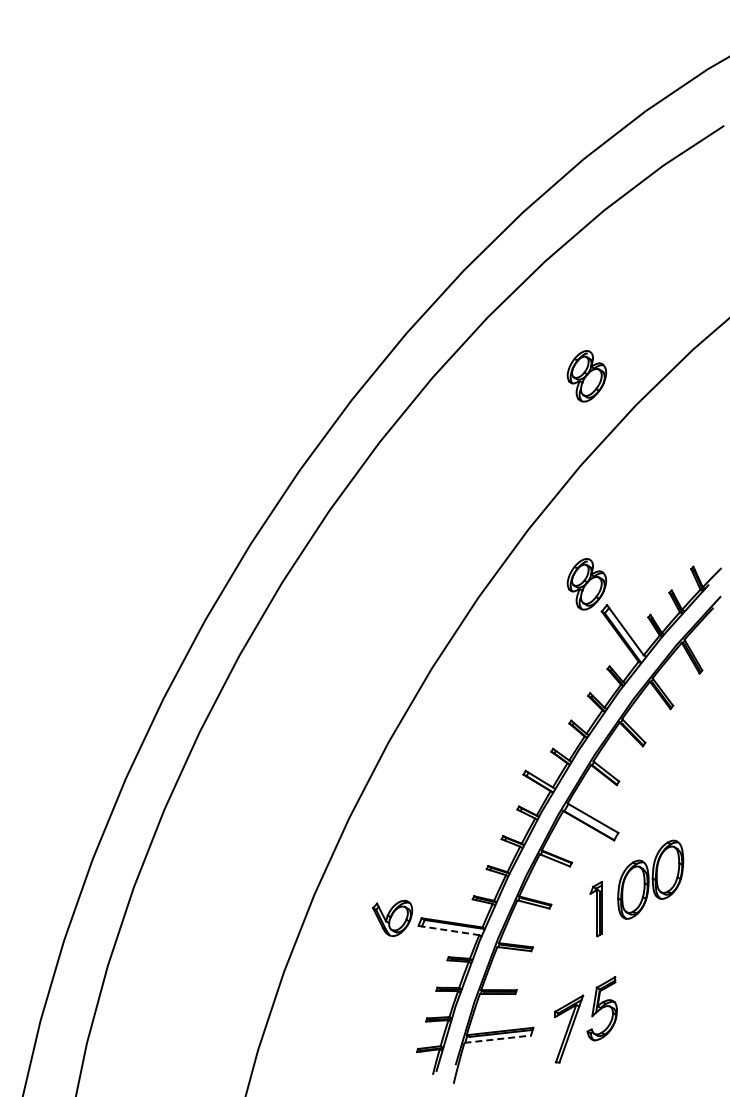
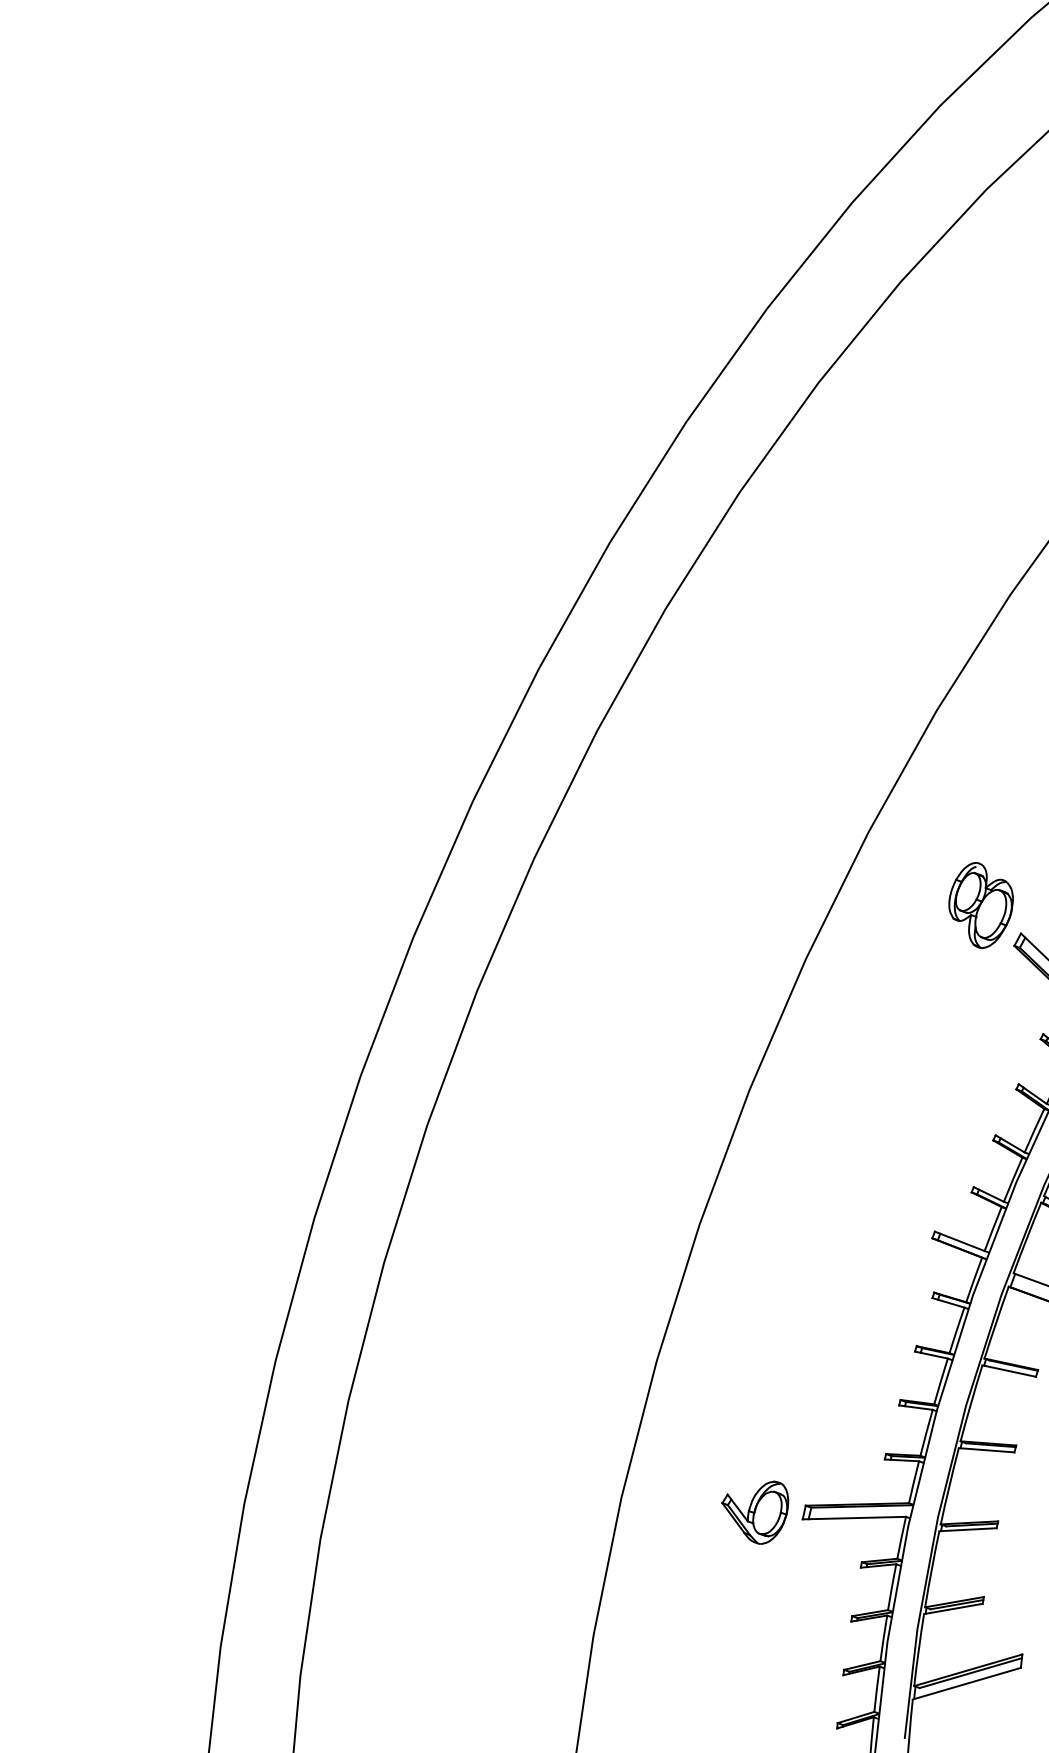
part: (586, 376) -> (920, 561), removed
line: (448, 930) -> (853, 1518), dashed -> solid
line: (497, 1039) -> (966, 1684), dashed -> solid

